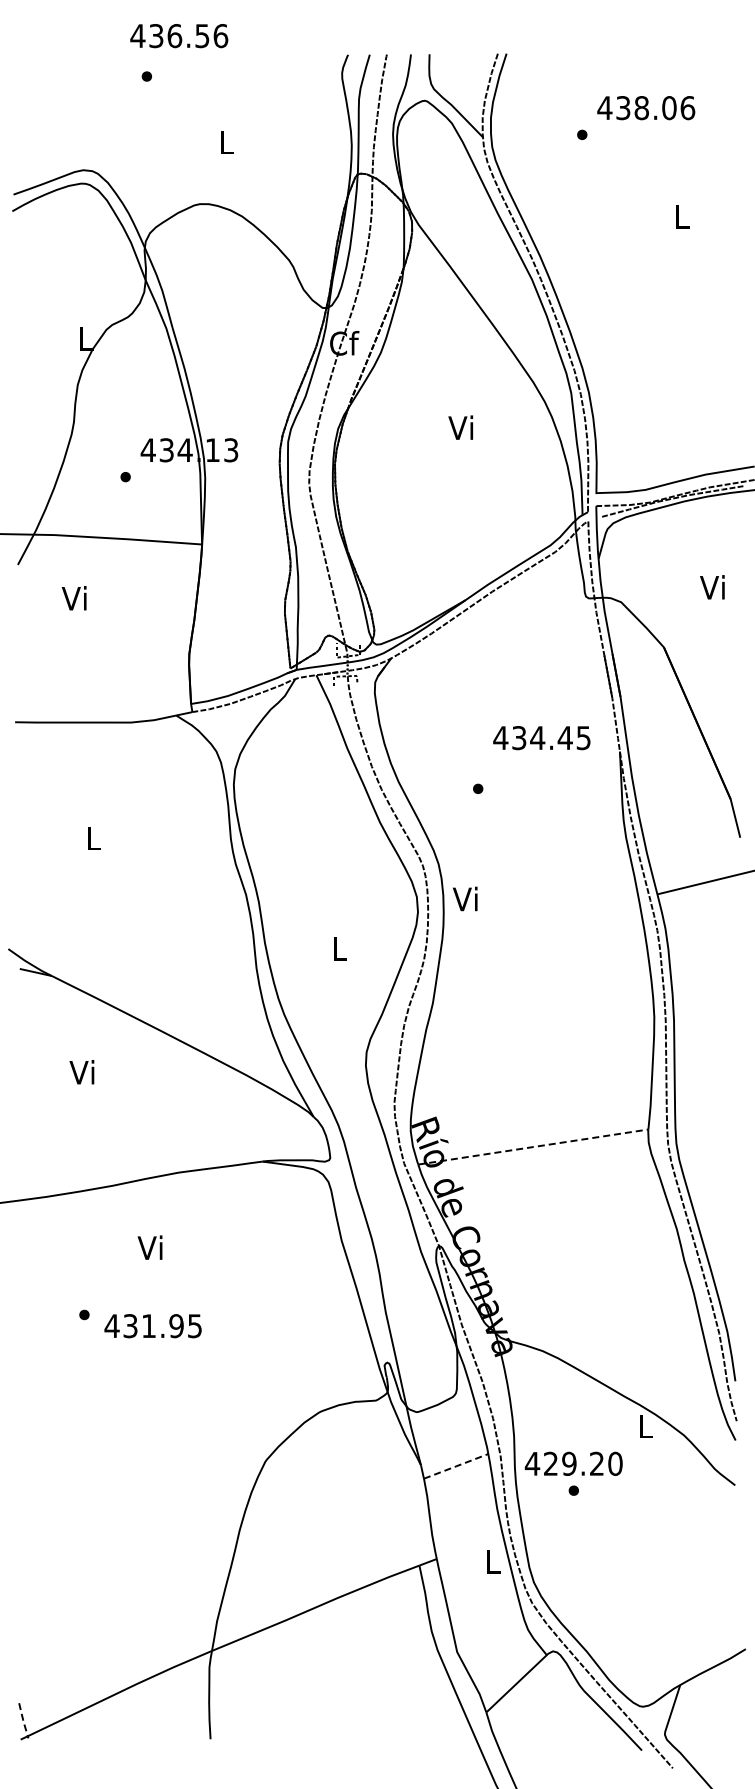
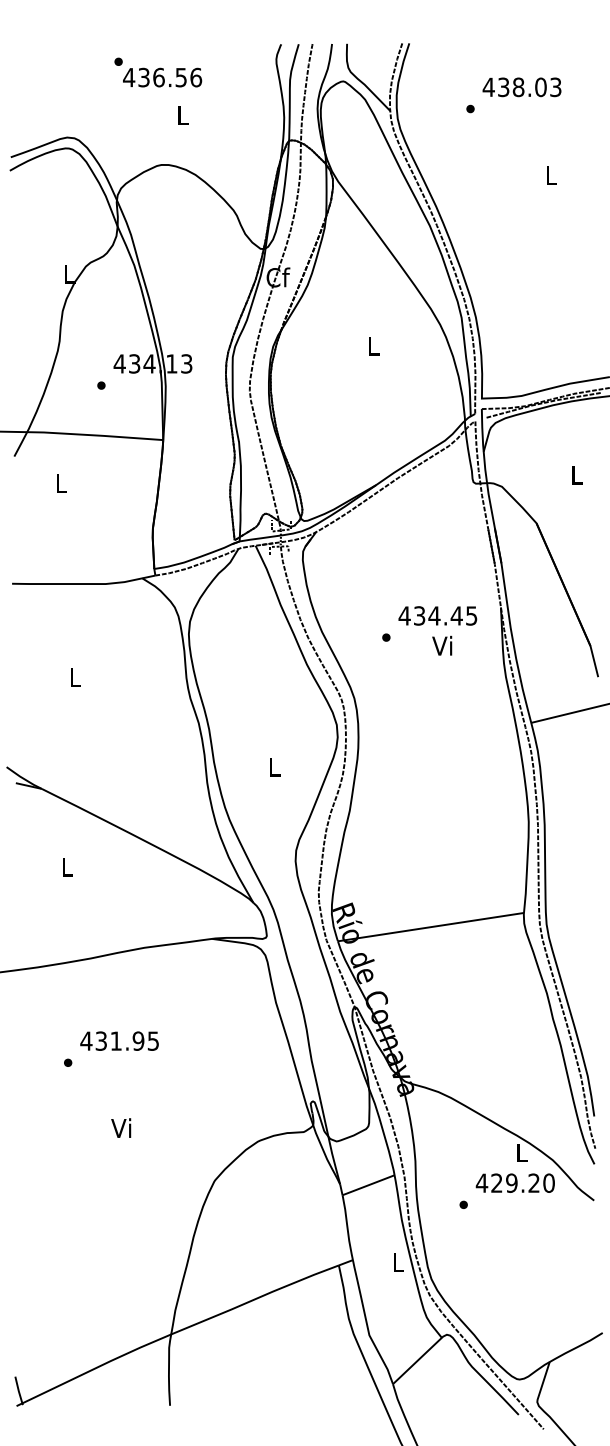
text: (179, 36) -> (162, 77), moved
text: (687, 108) -> (555, 87), 438.06 -> 438.03
text: (460, 427) -> (372, 345), Vi -> L
text: (712, 587) -> (575, 474), Vi -> L
text: (73, 598) -> (59, 483), Vi -> L
text: (541, 738) -> (437, 616), moved
text: (465, 898) -> (442, 645), moved
text: (81, 1072) -> (65, 866), Vi -> L
line: (533, 1147) -> (431, 927), dashed -> solid
text: (149, 1247) -> (120, 1127), moved
text: (152, 1326) -> (119, 1041), moved
text: (573, 1463) -> (515, 1182), moved
line: (456, 1466) -> (368, 1185), dashed -> solid
line: (23, 1721) -> (18, 1391), dashed -> solid

